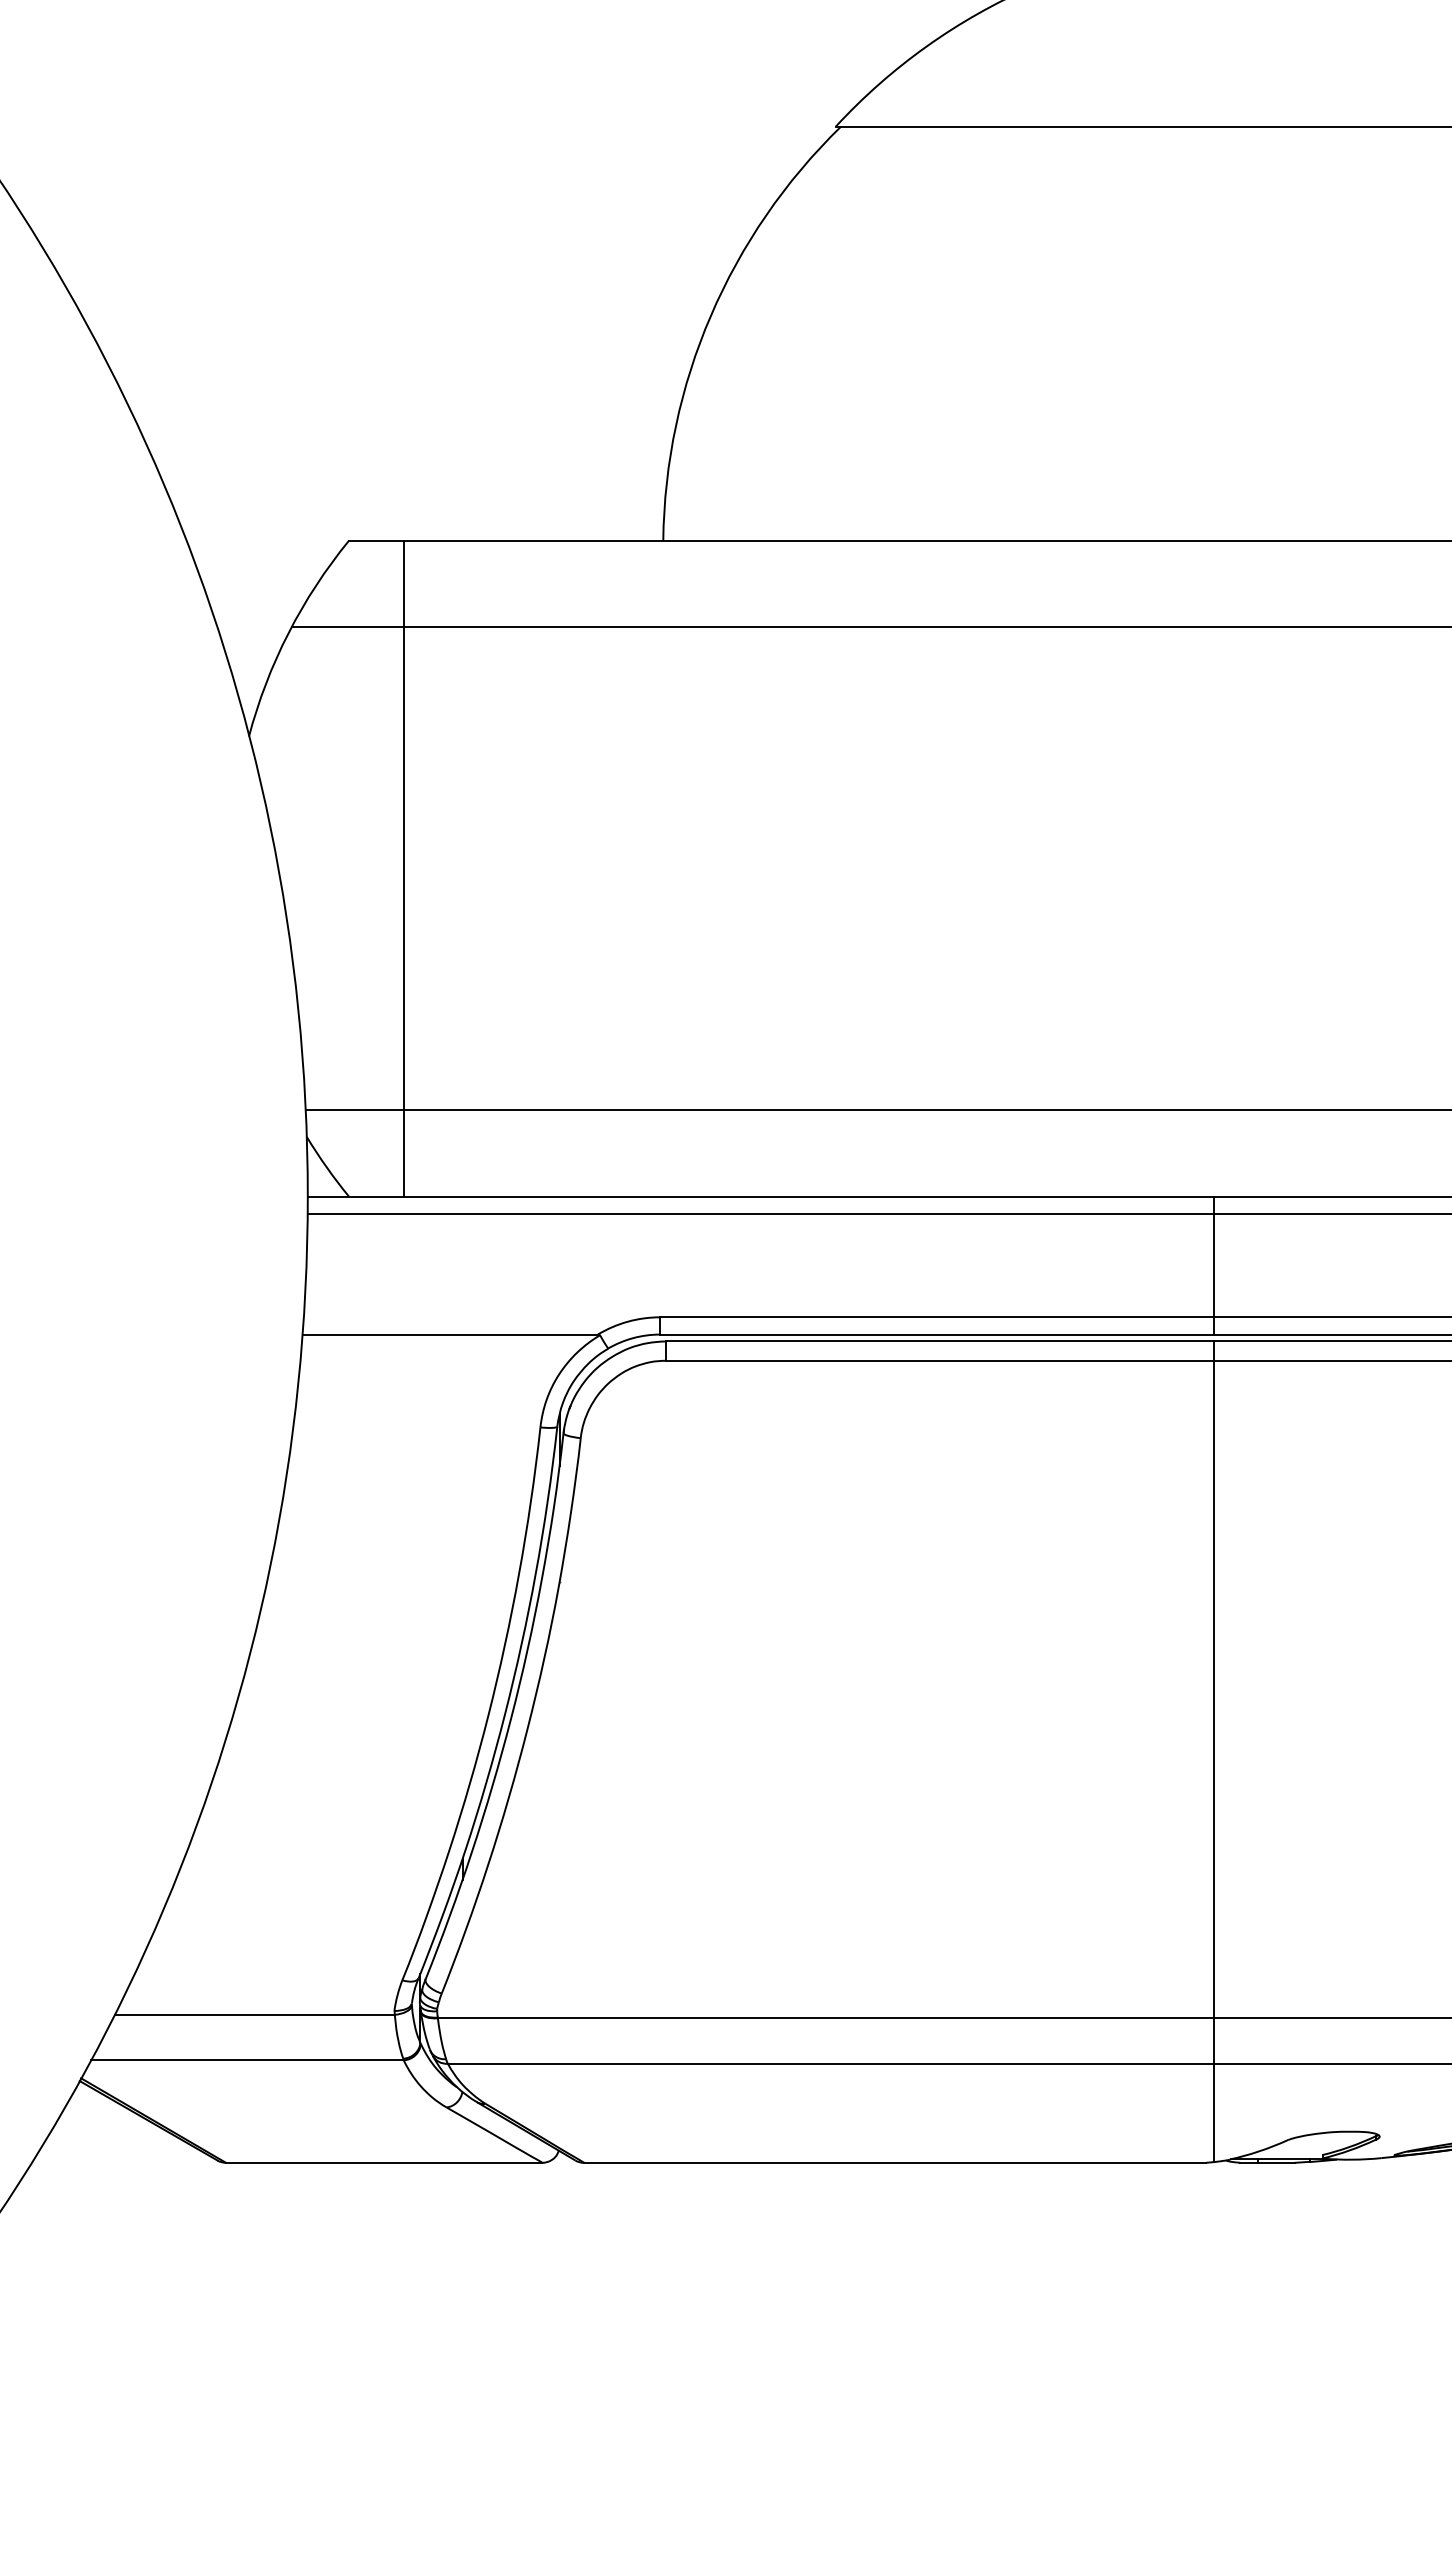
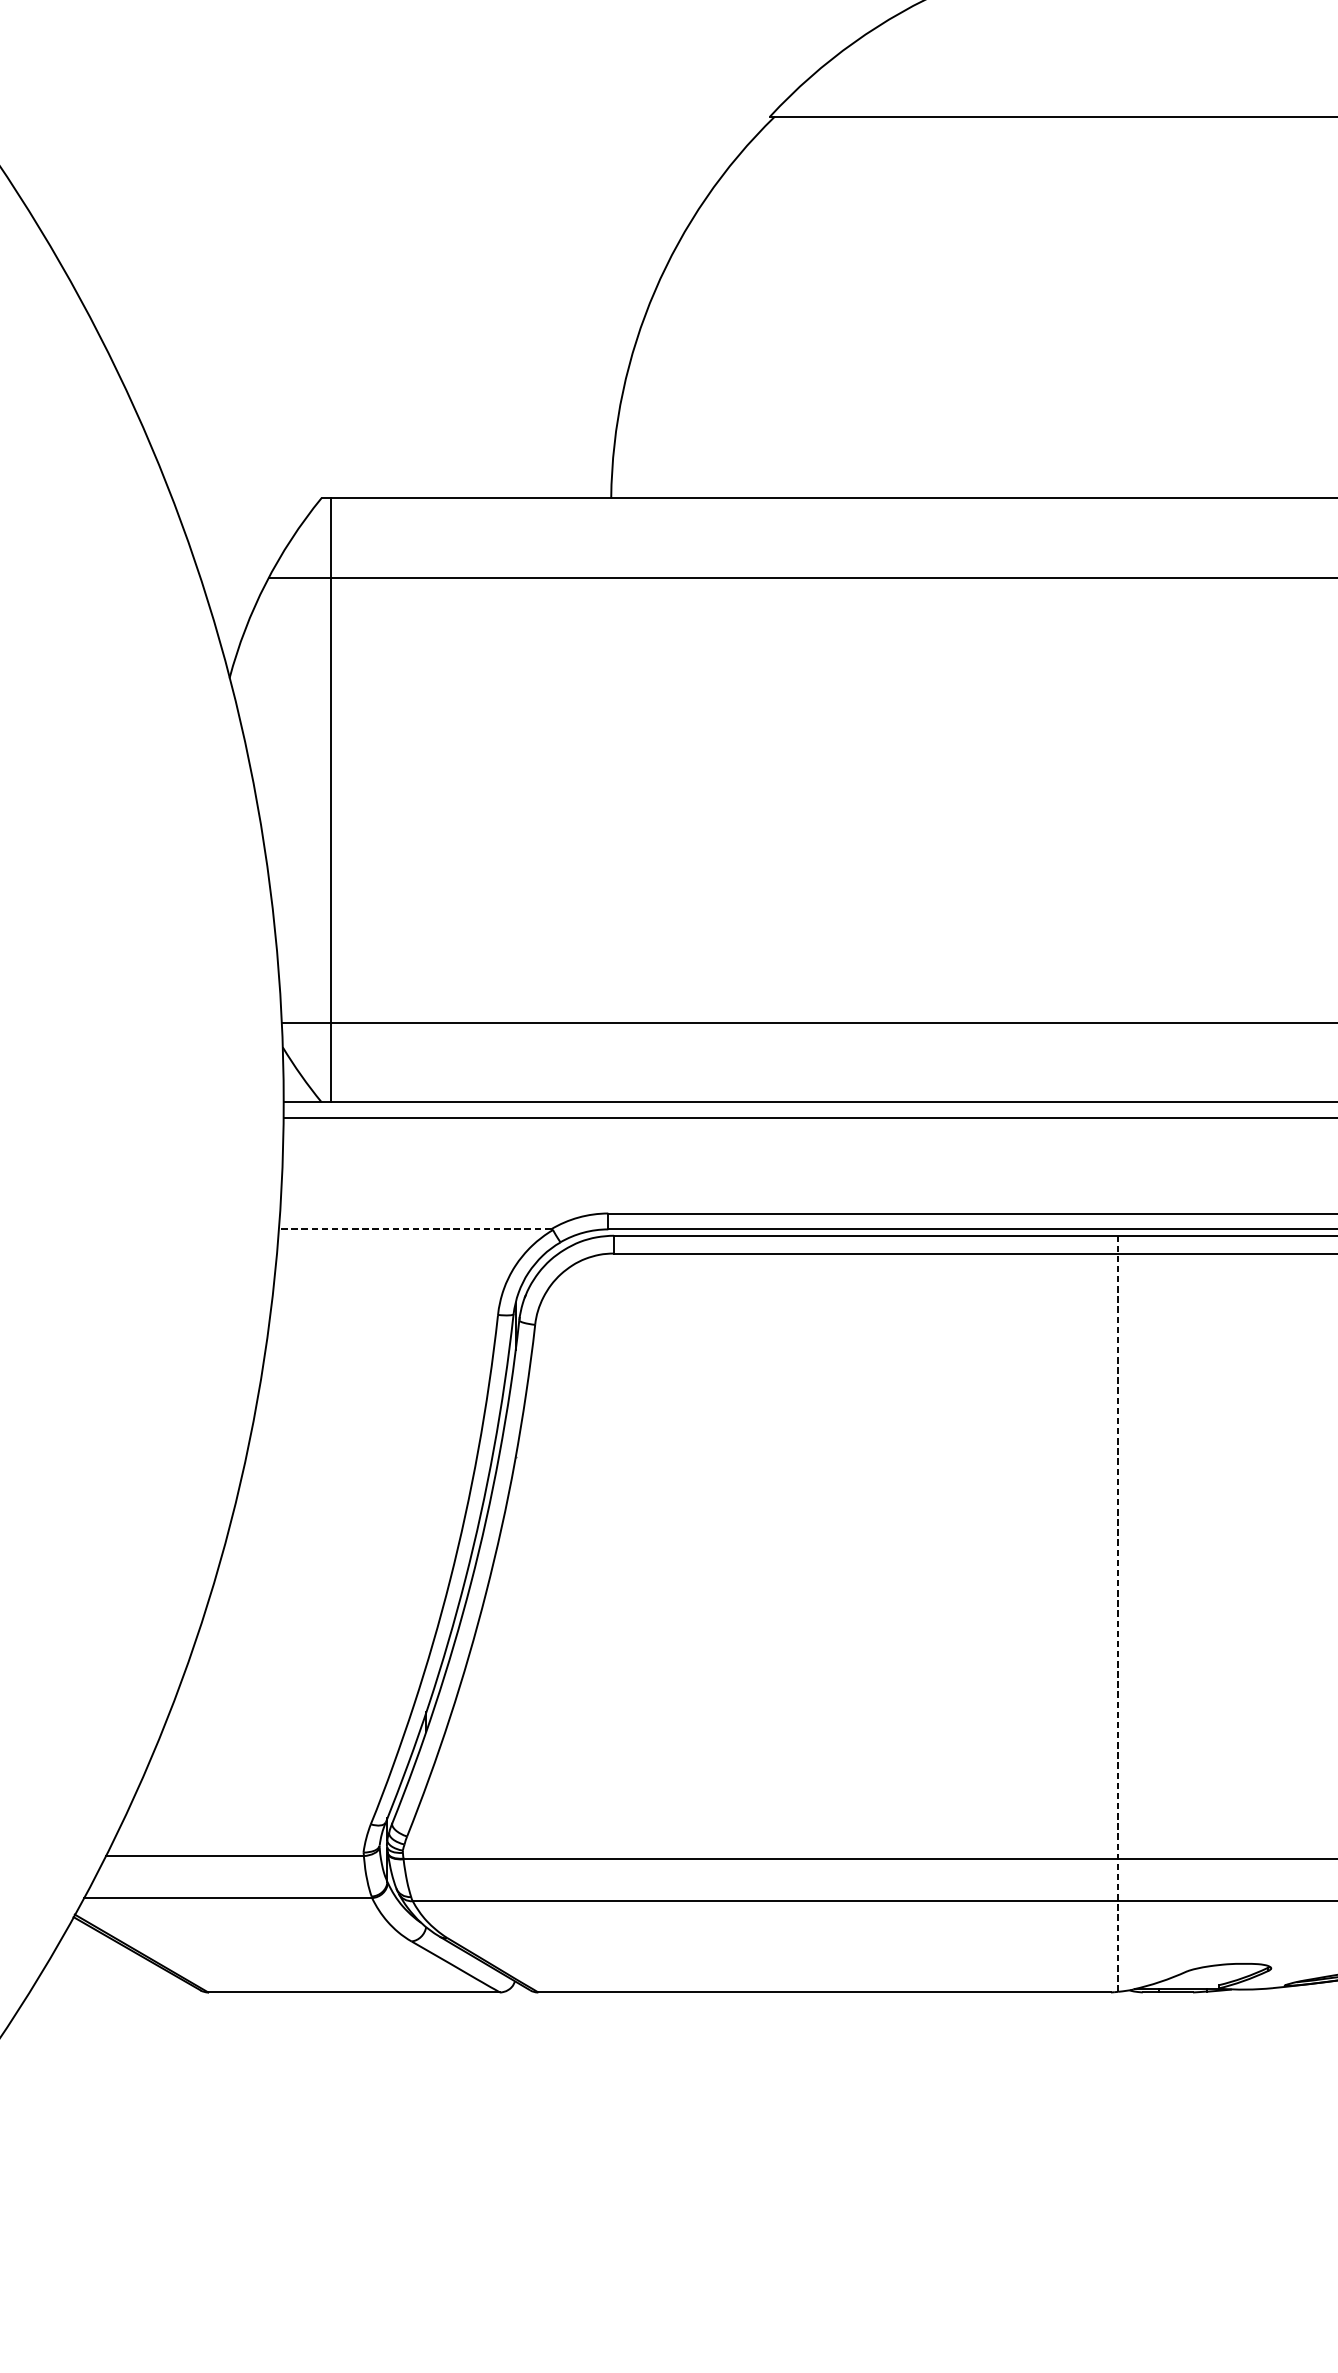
line: (404, 868) -> (331, 800), moved
line: (1213, 1265) -> (1118, 1165), removed
line: (450, 1334) -> (415, 1229), solid -> dashed
line: (1213, 1751) -> (1118, 1613), solid -> dashed

